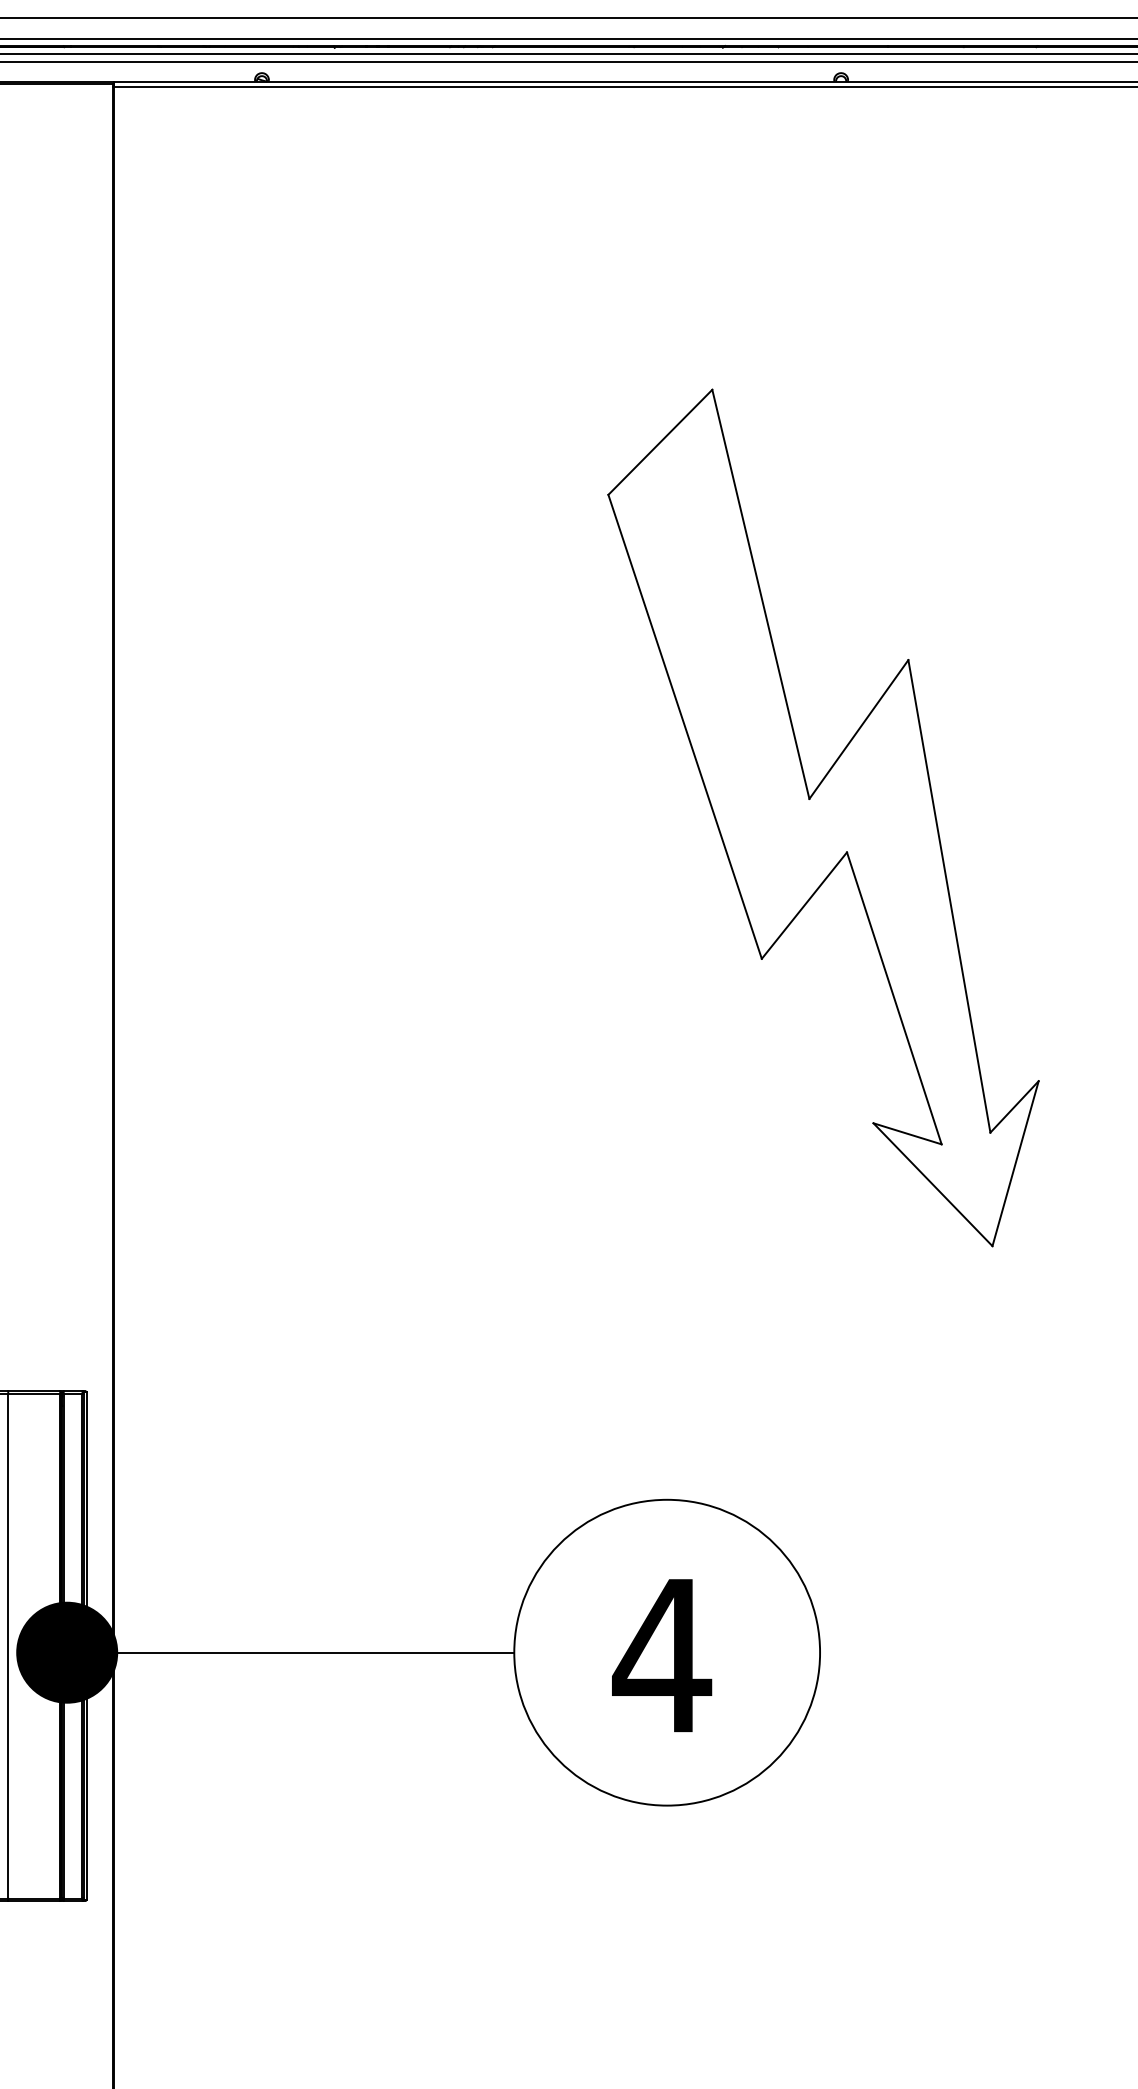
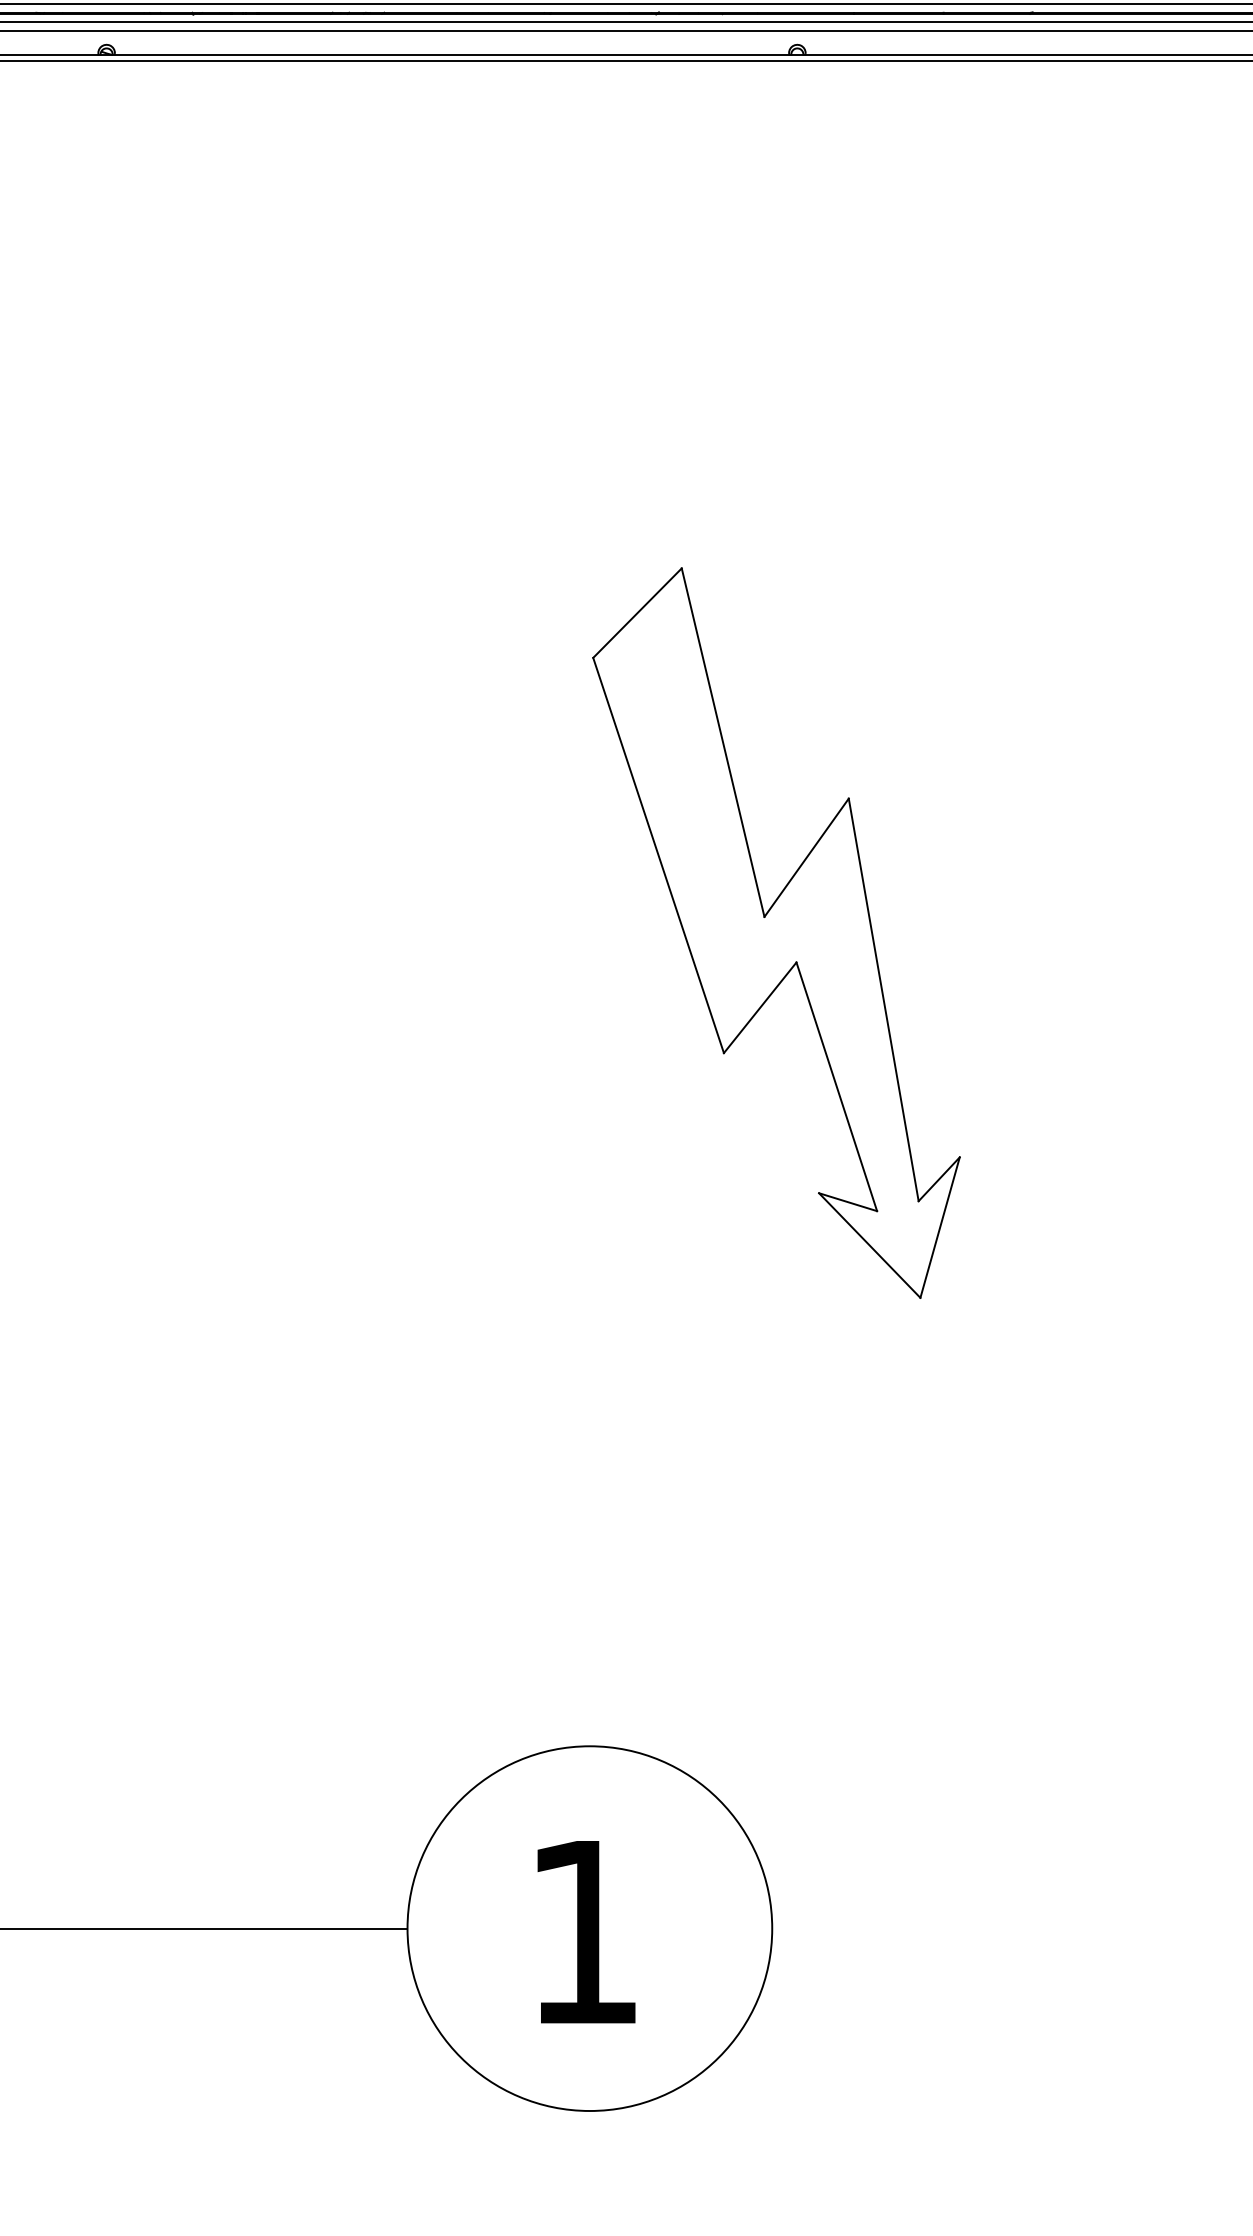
part: (823, 817) -> (776, 932), size x0.71
text: (662, 1655) -> (584, 1931), 4 -> 1

